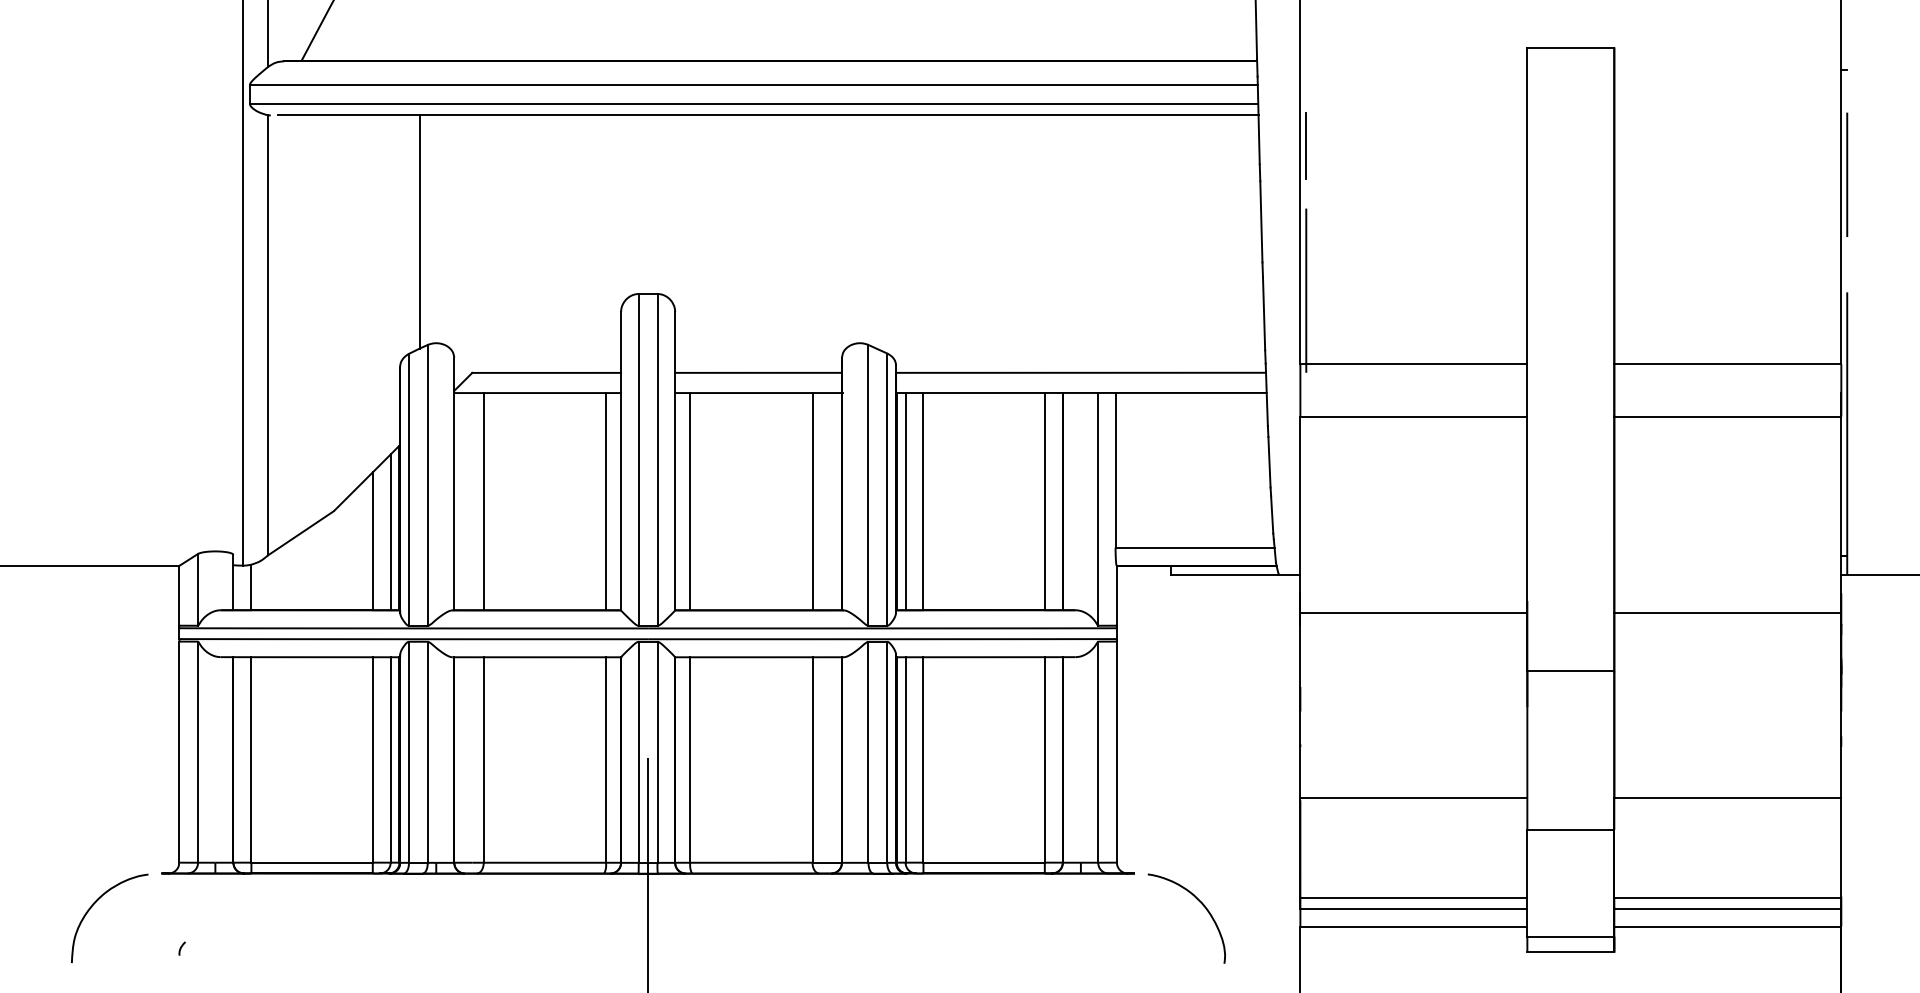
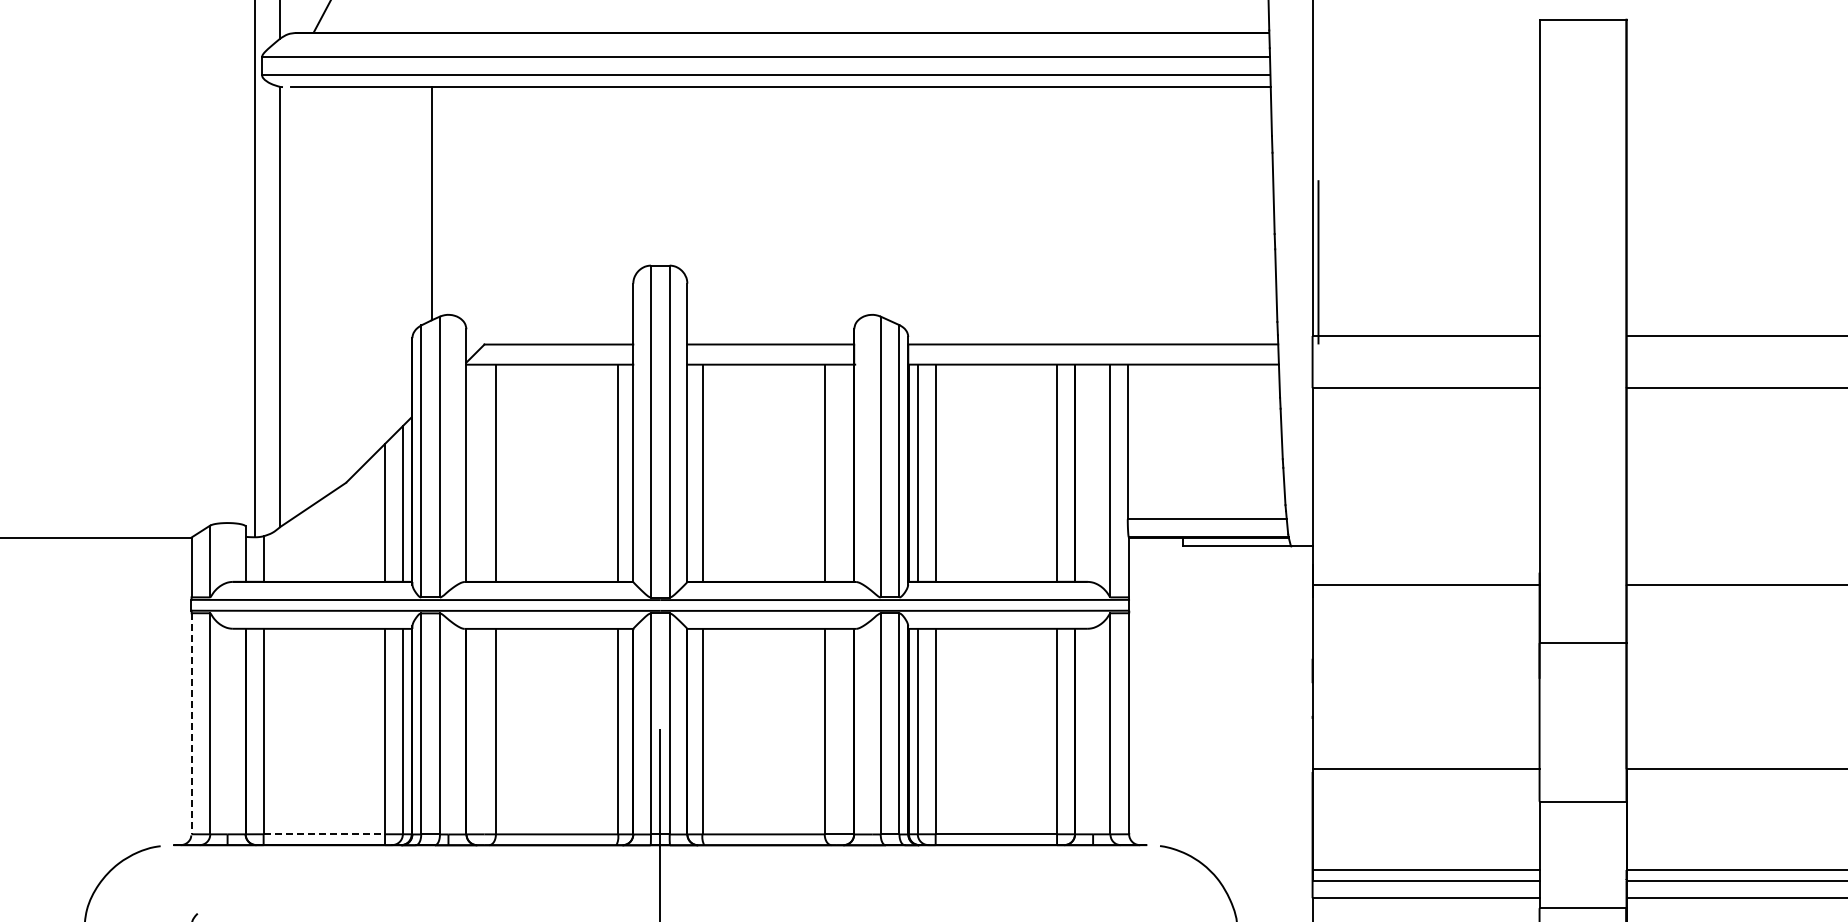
line: (1306, 145) -> (1318, 117), removed
line: (179, 752) -> (191, 724), solid -> dashed
line: (312, 862) -> (324, 834), solid -> dashed

